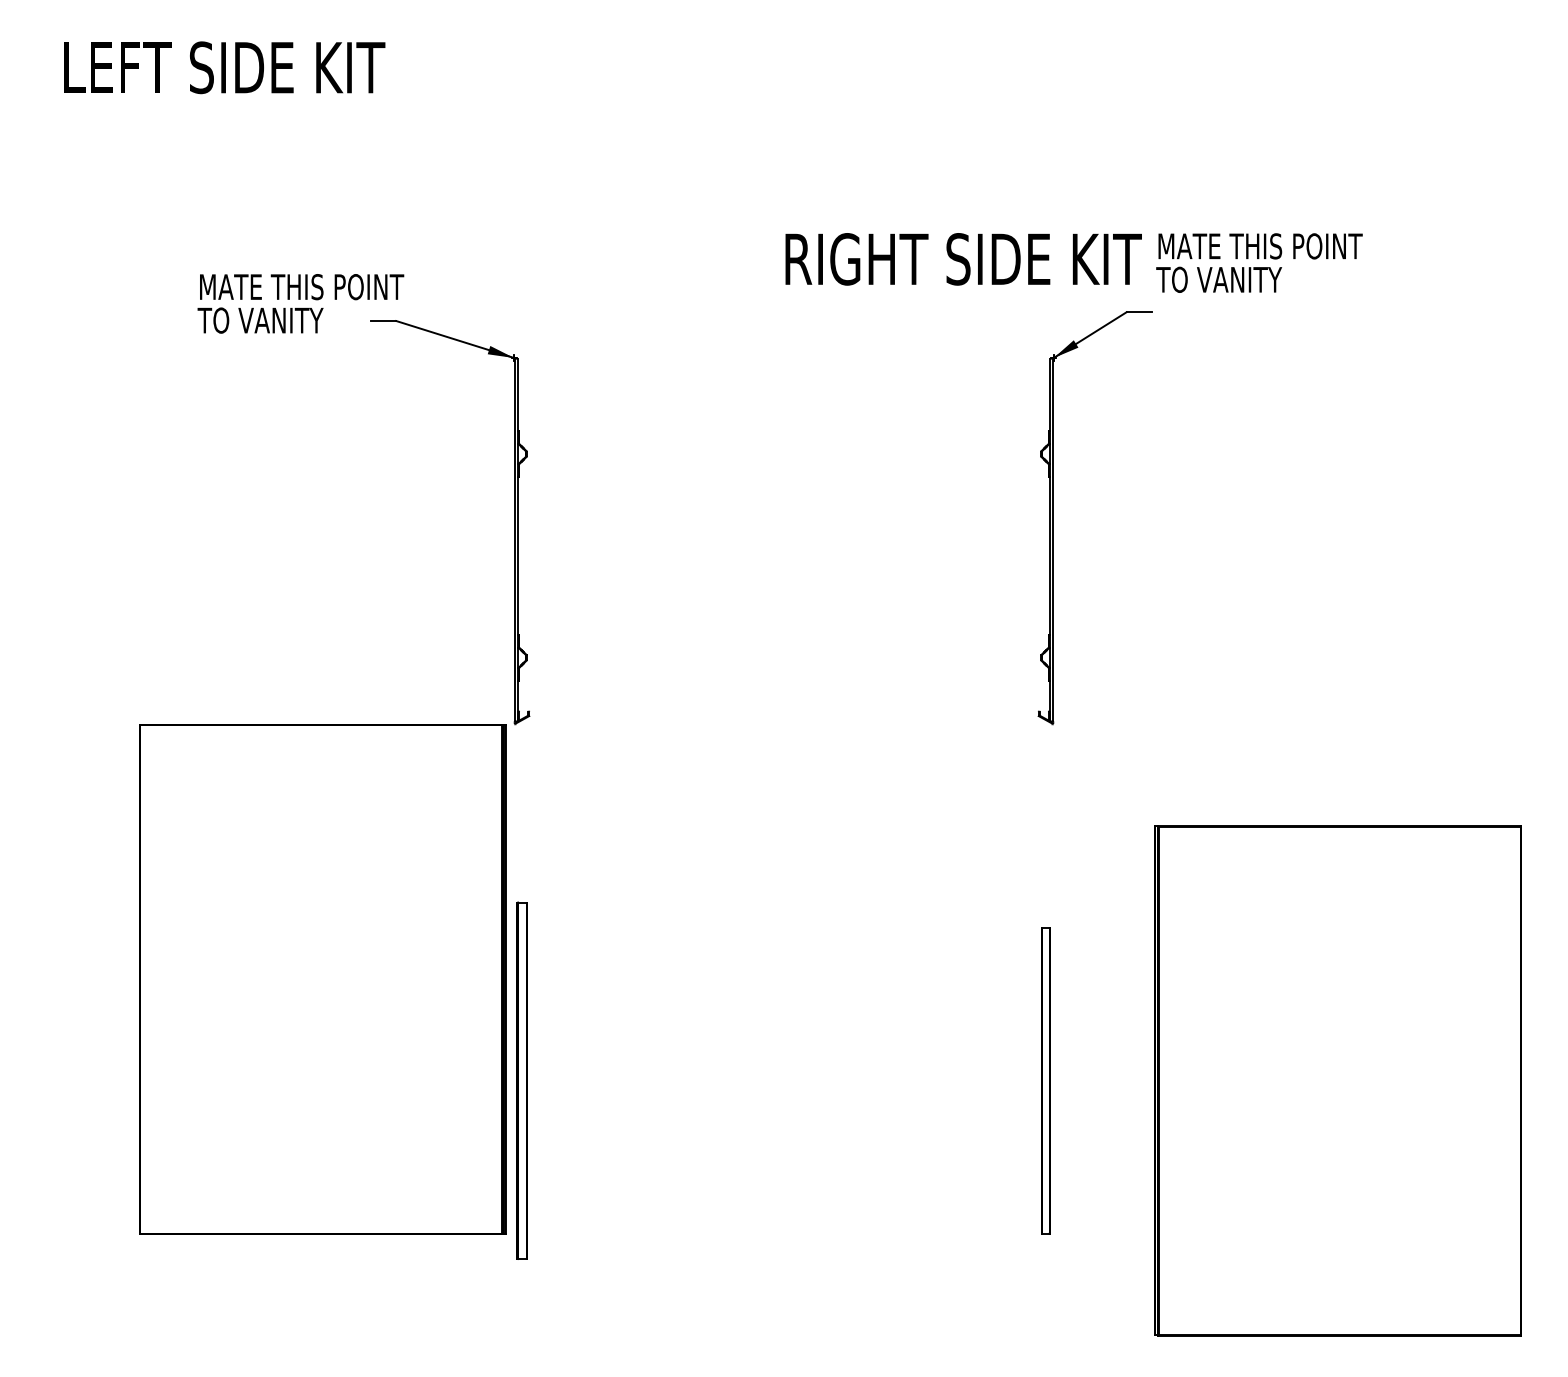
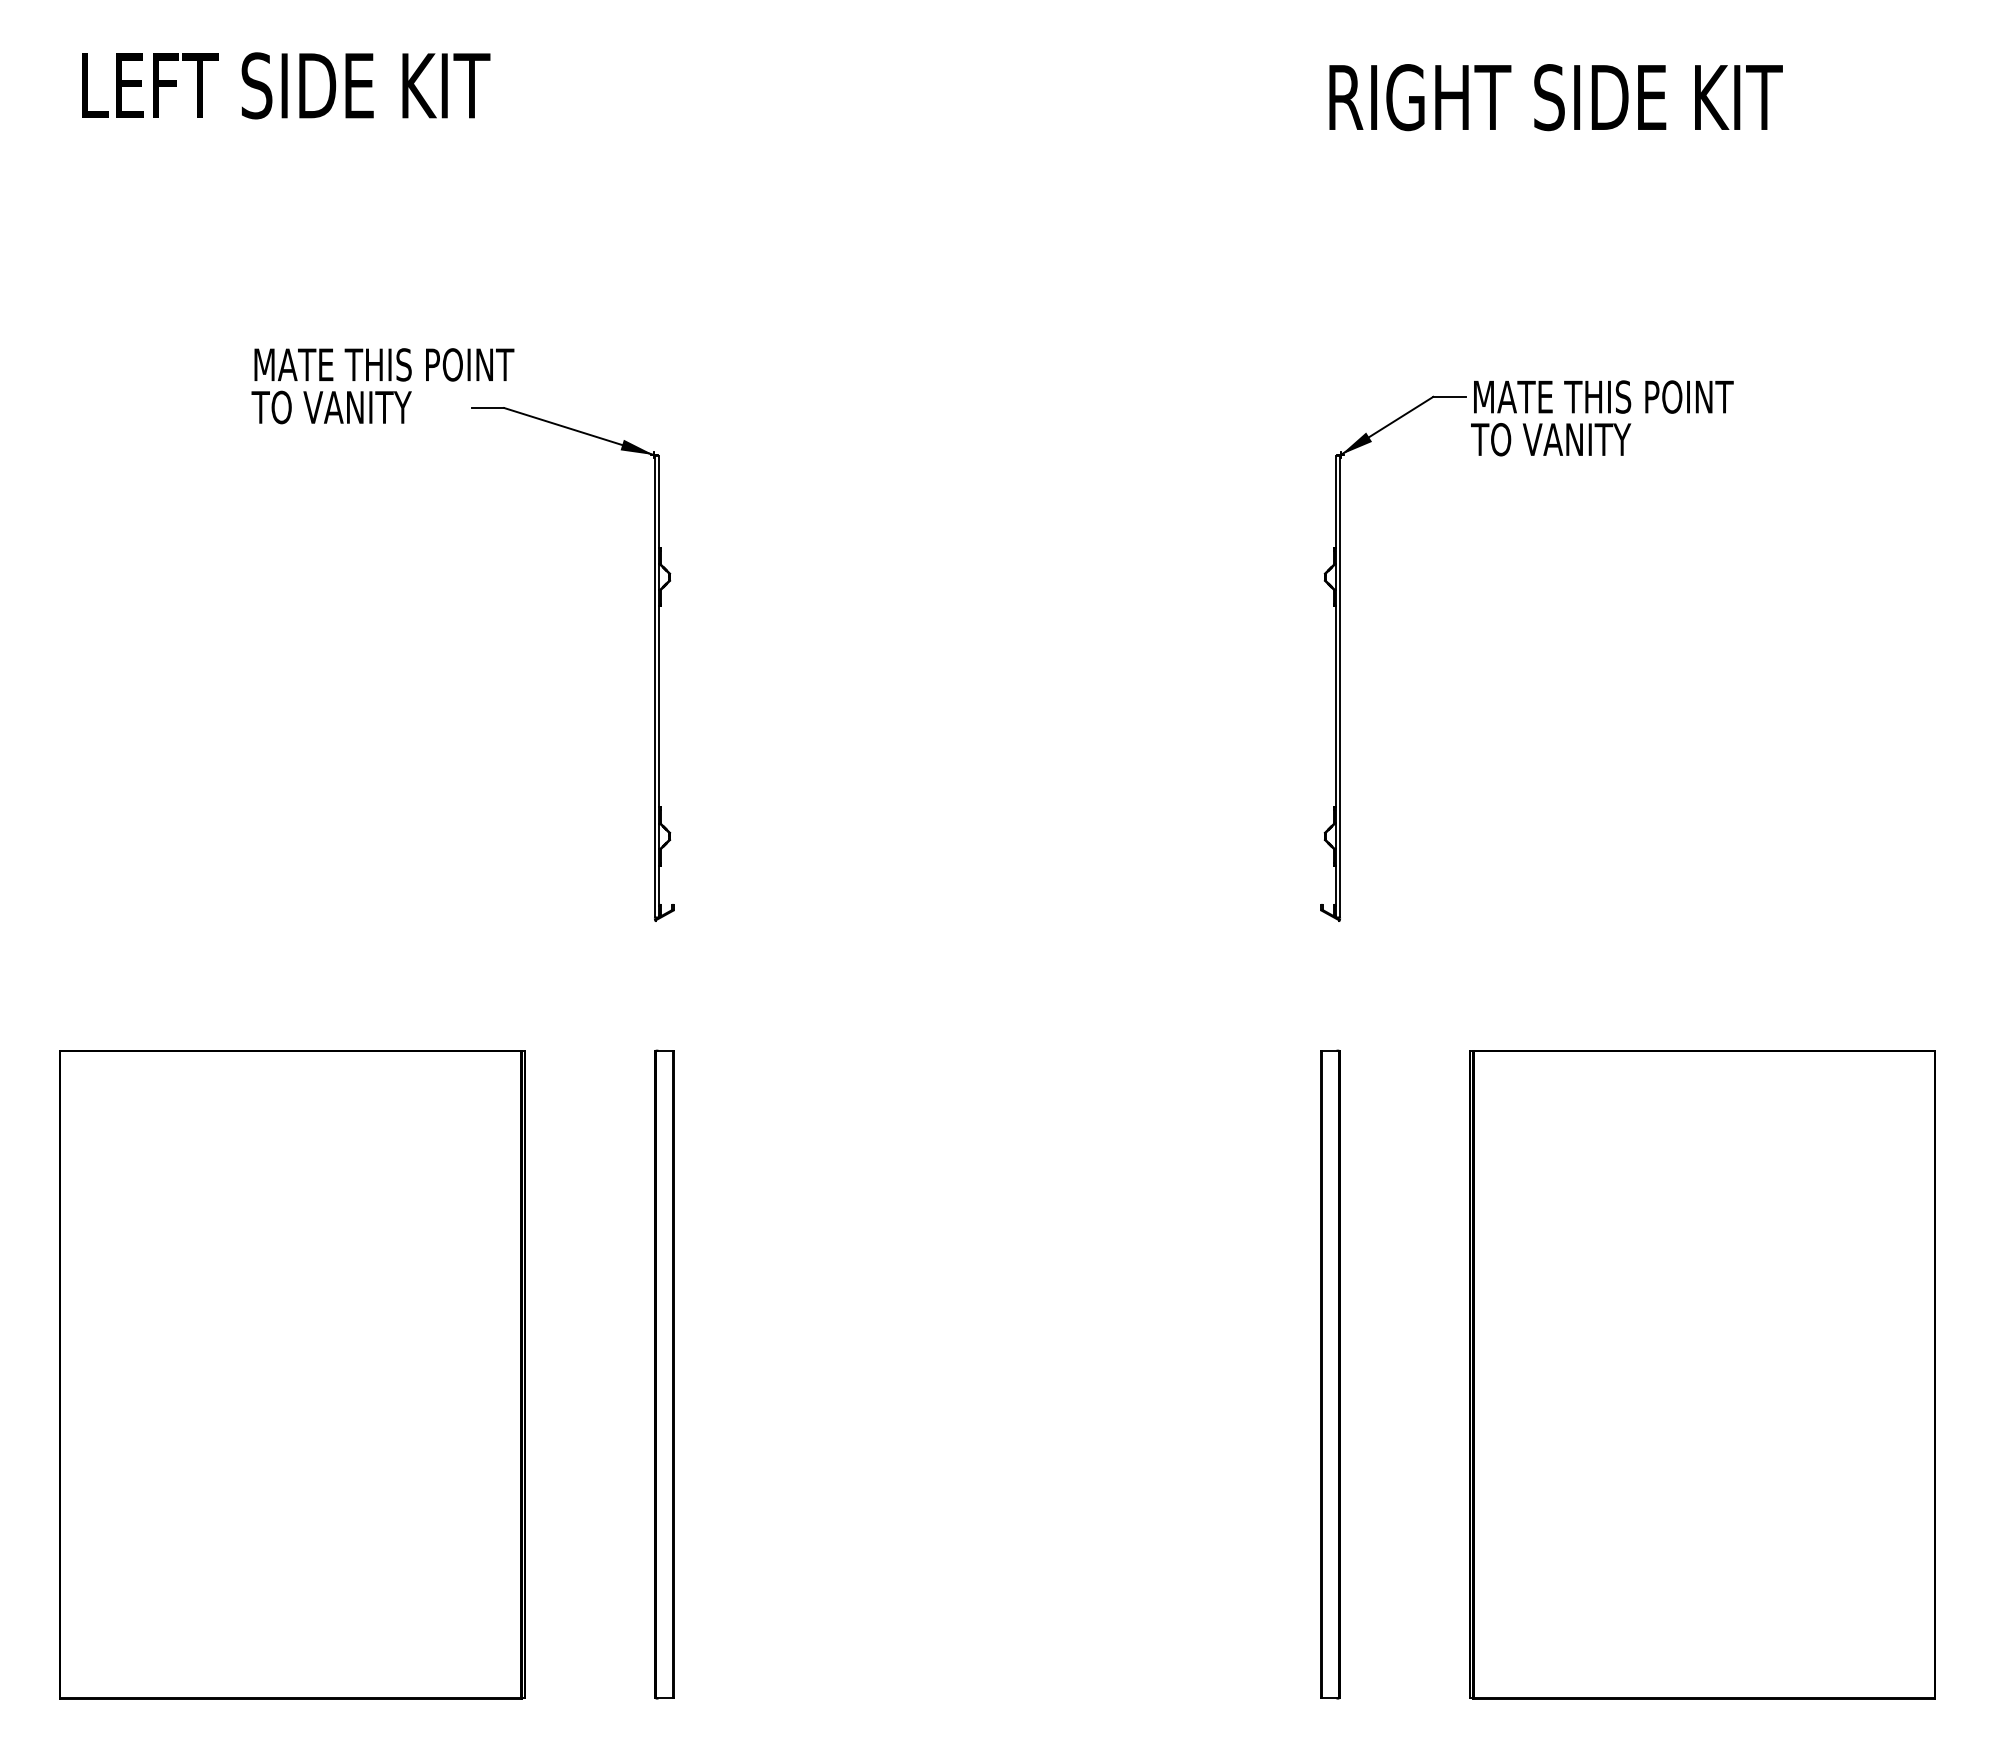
text: (963, 259) -> (1555, 97), moved
text: (1259, 263) -> (1602, 418), moved
part: (322, 979) -> (292, 1374), moved
part: (522, 1080) -> (664, 1374), size x1.43
part: (1045, 1080) -> (1330, 1374), size x1.67

